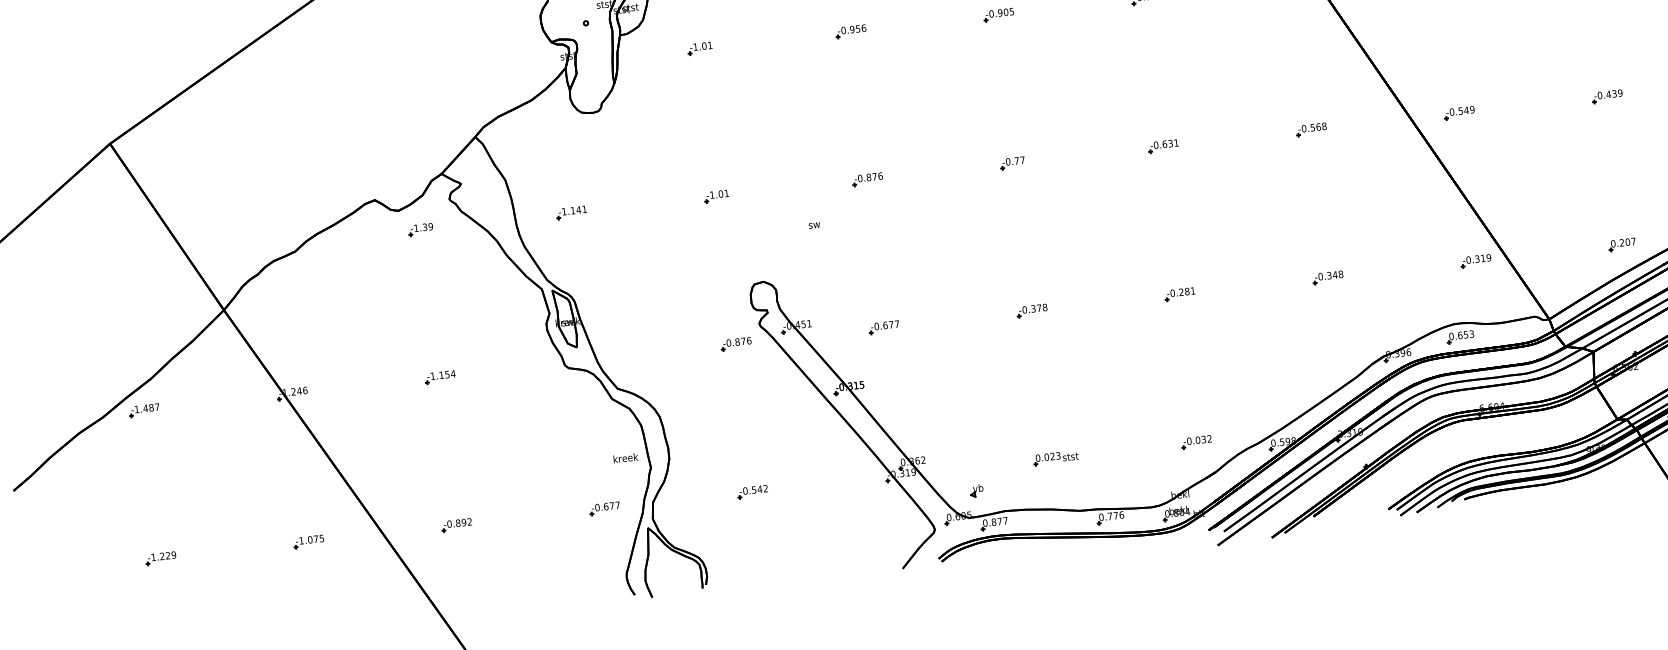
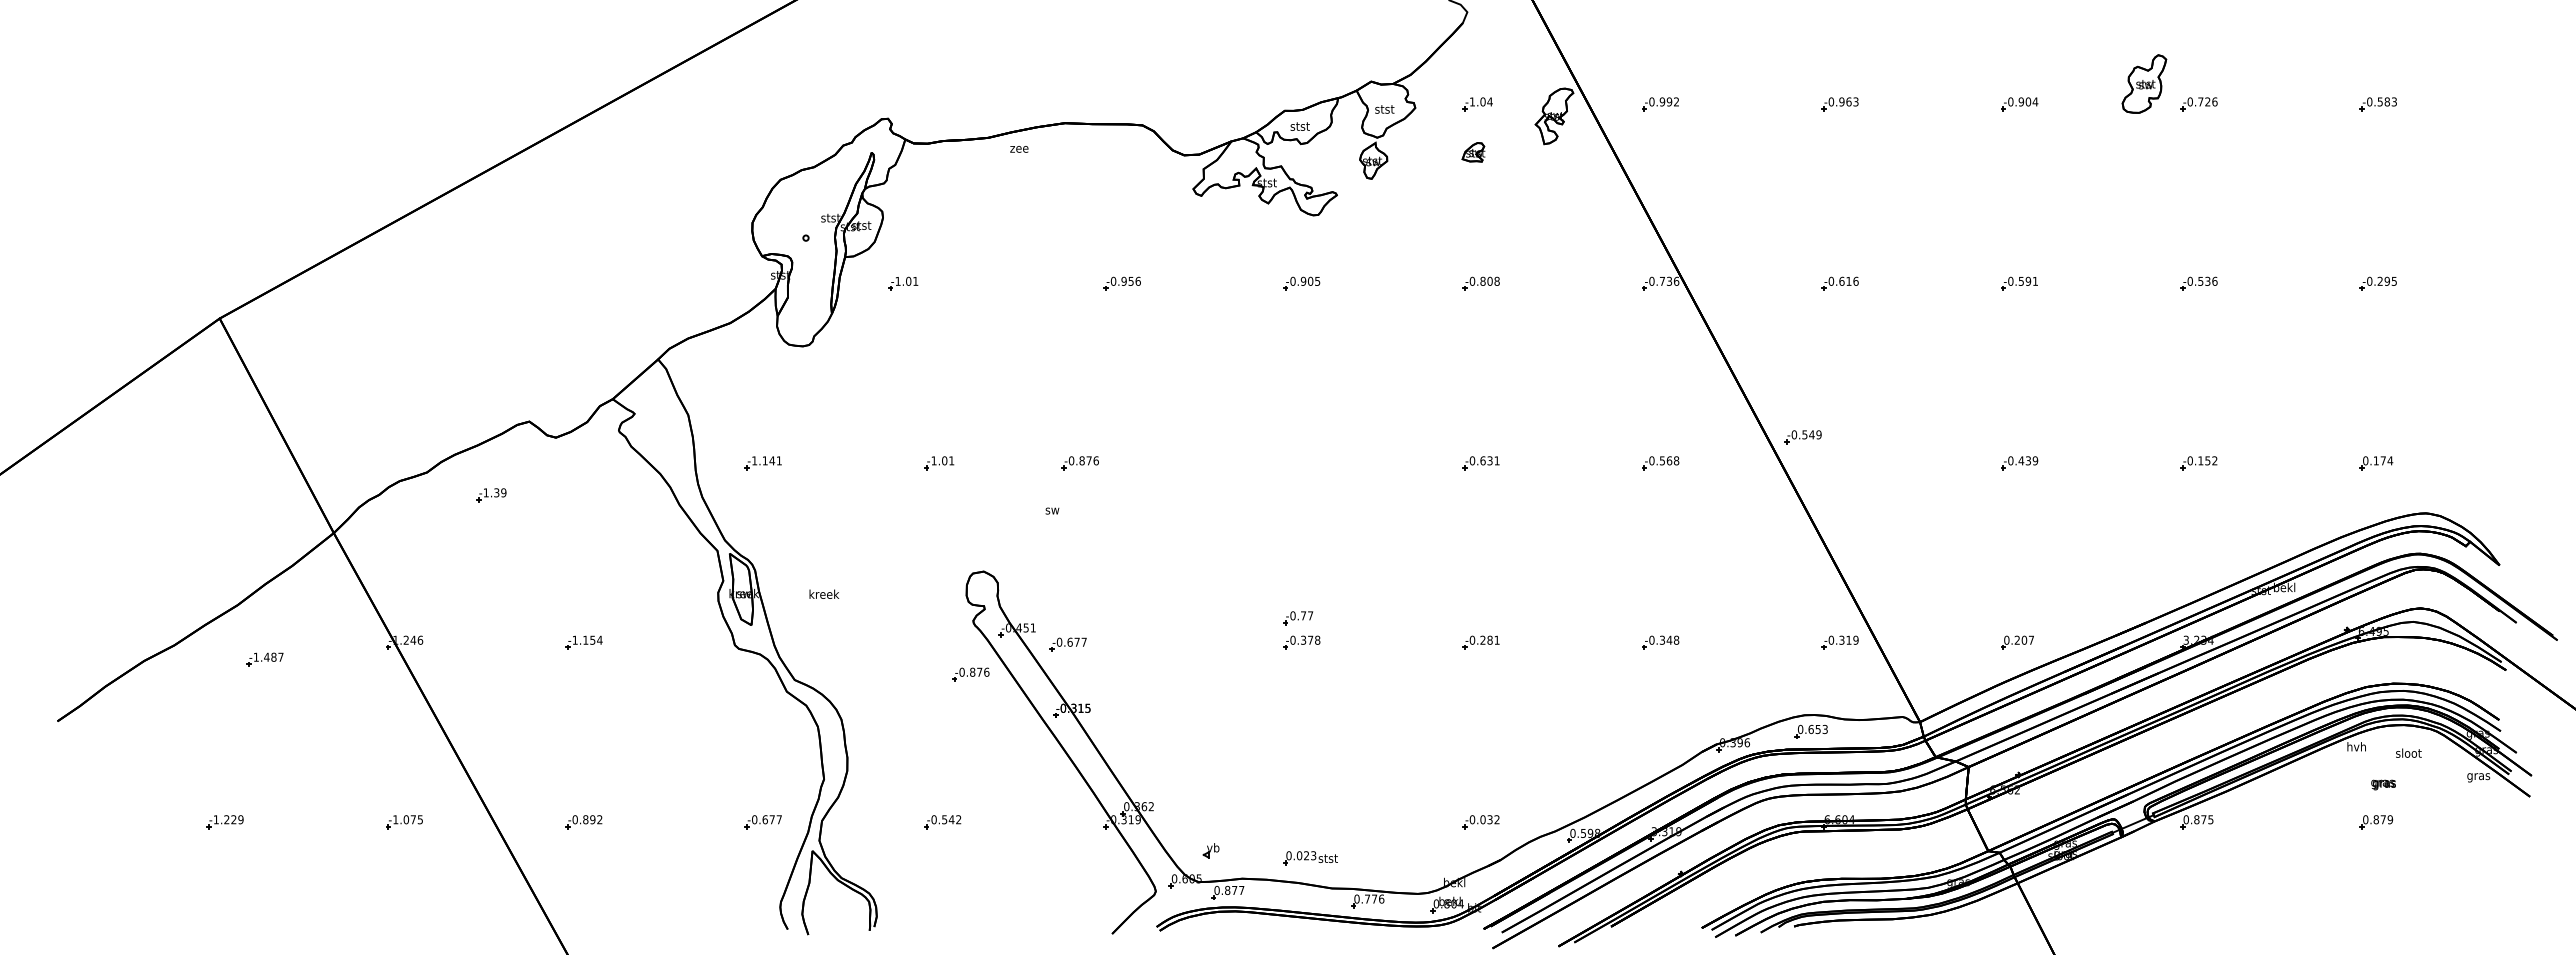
part: (700, 48) -> (903, 283), moved
part: (1458, 113) -> (1802, 437), moved
part: (1012, 163) -> (1298, 618), moved
part: (866, 179) -> (1079, 463), moved
part: (420, 229) -> (491, 495), moved
part: (883, 327) -> (1067, 644), moved
part: (735, 344) -> (970, 674), moved
part: (143, 410) -> (264, 659), moved
text: (625, 457) -> (824, 593), moved
part: (1056, 458) -> (1310, 858), moved

